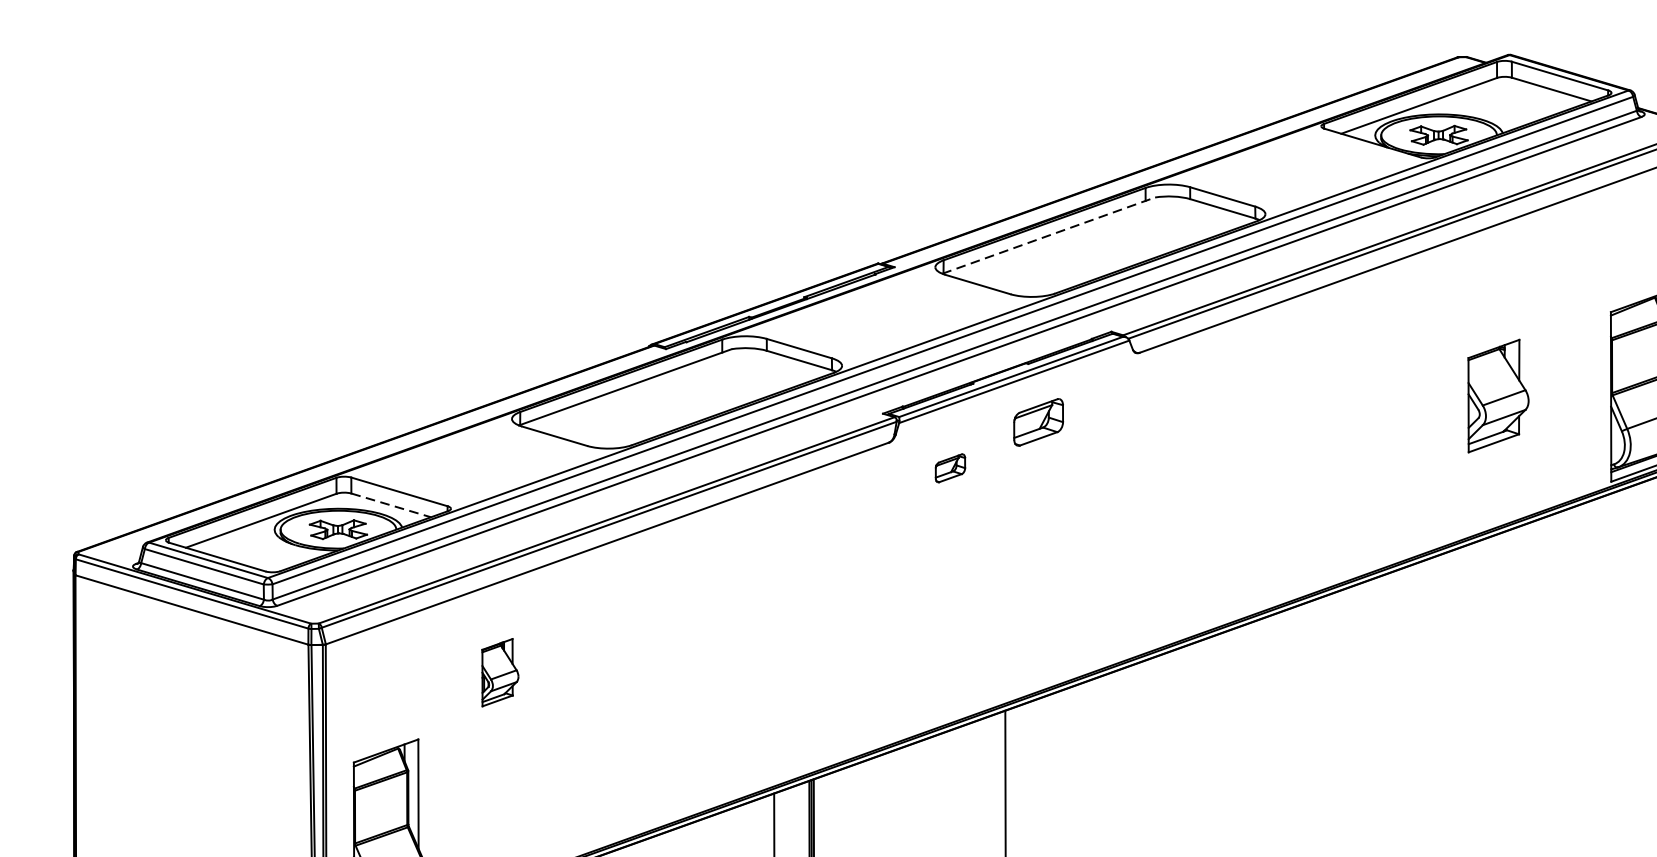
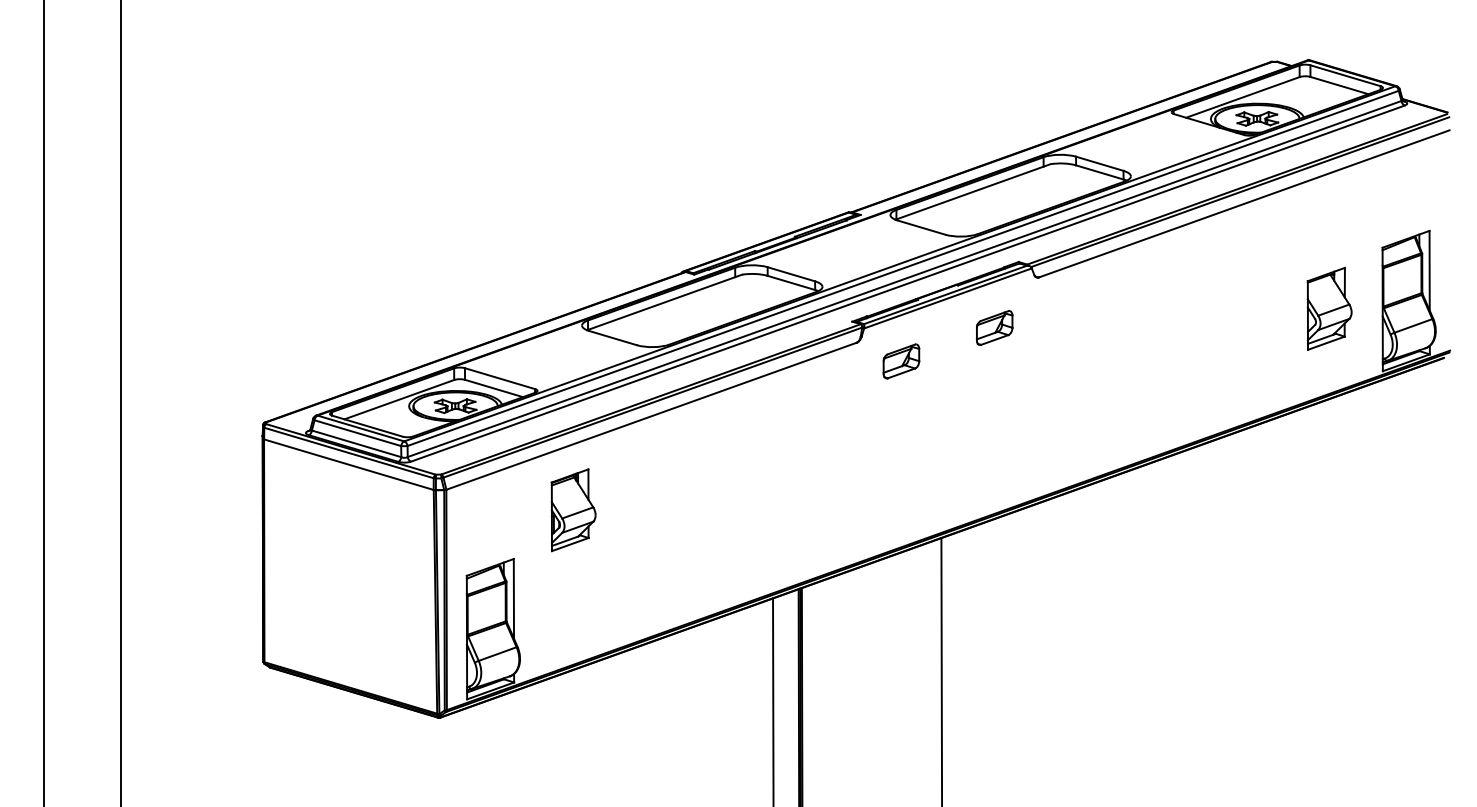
line: (1049, 234) -> (973, 191), dashed -> solid
part: (1498, 395) -> (1329, 308), moved
part: (1038, 421) -> (994, 327), moved
part: (950, 468) -> (901, 361), size x1.67
line: (391, 505) -> (494, 388), dashed -> solid
part: (500, 672) -> (573, 510), size x1.67

